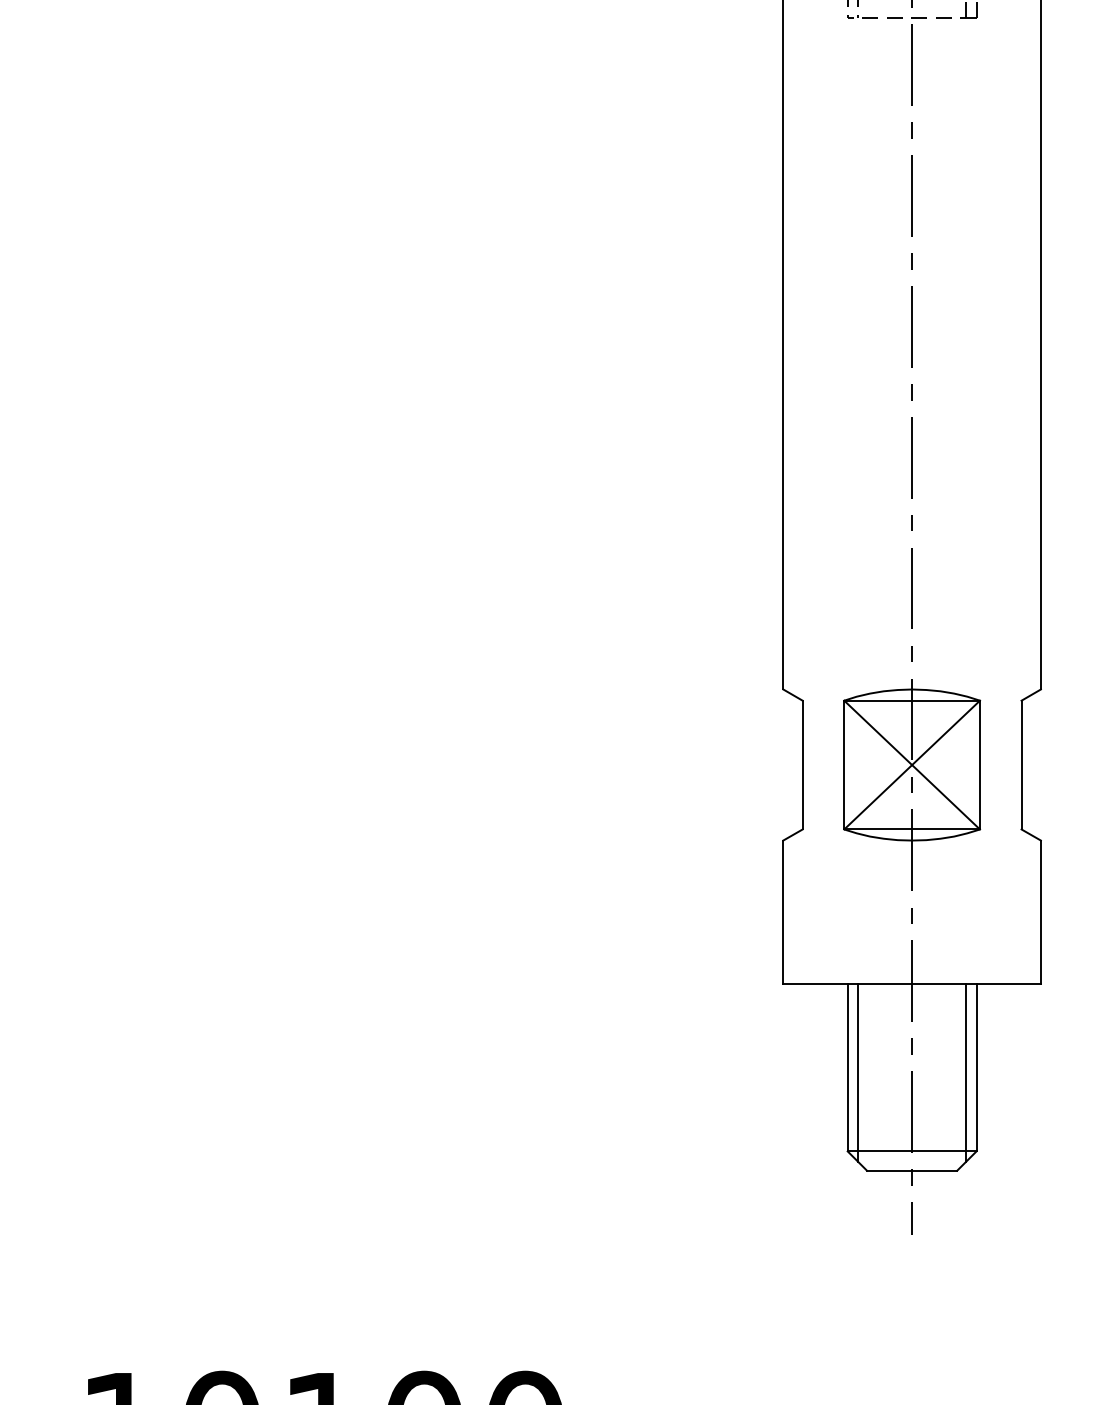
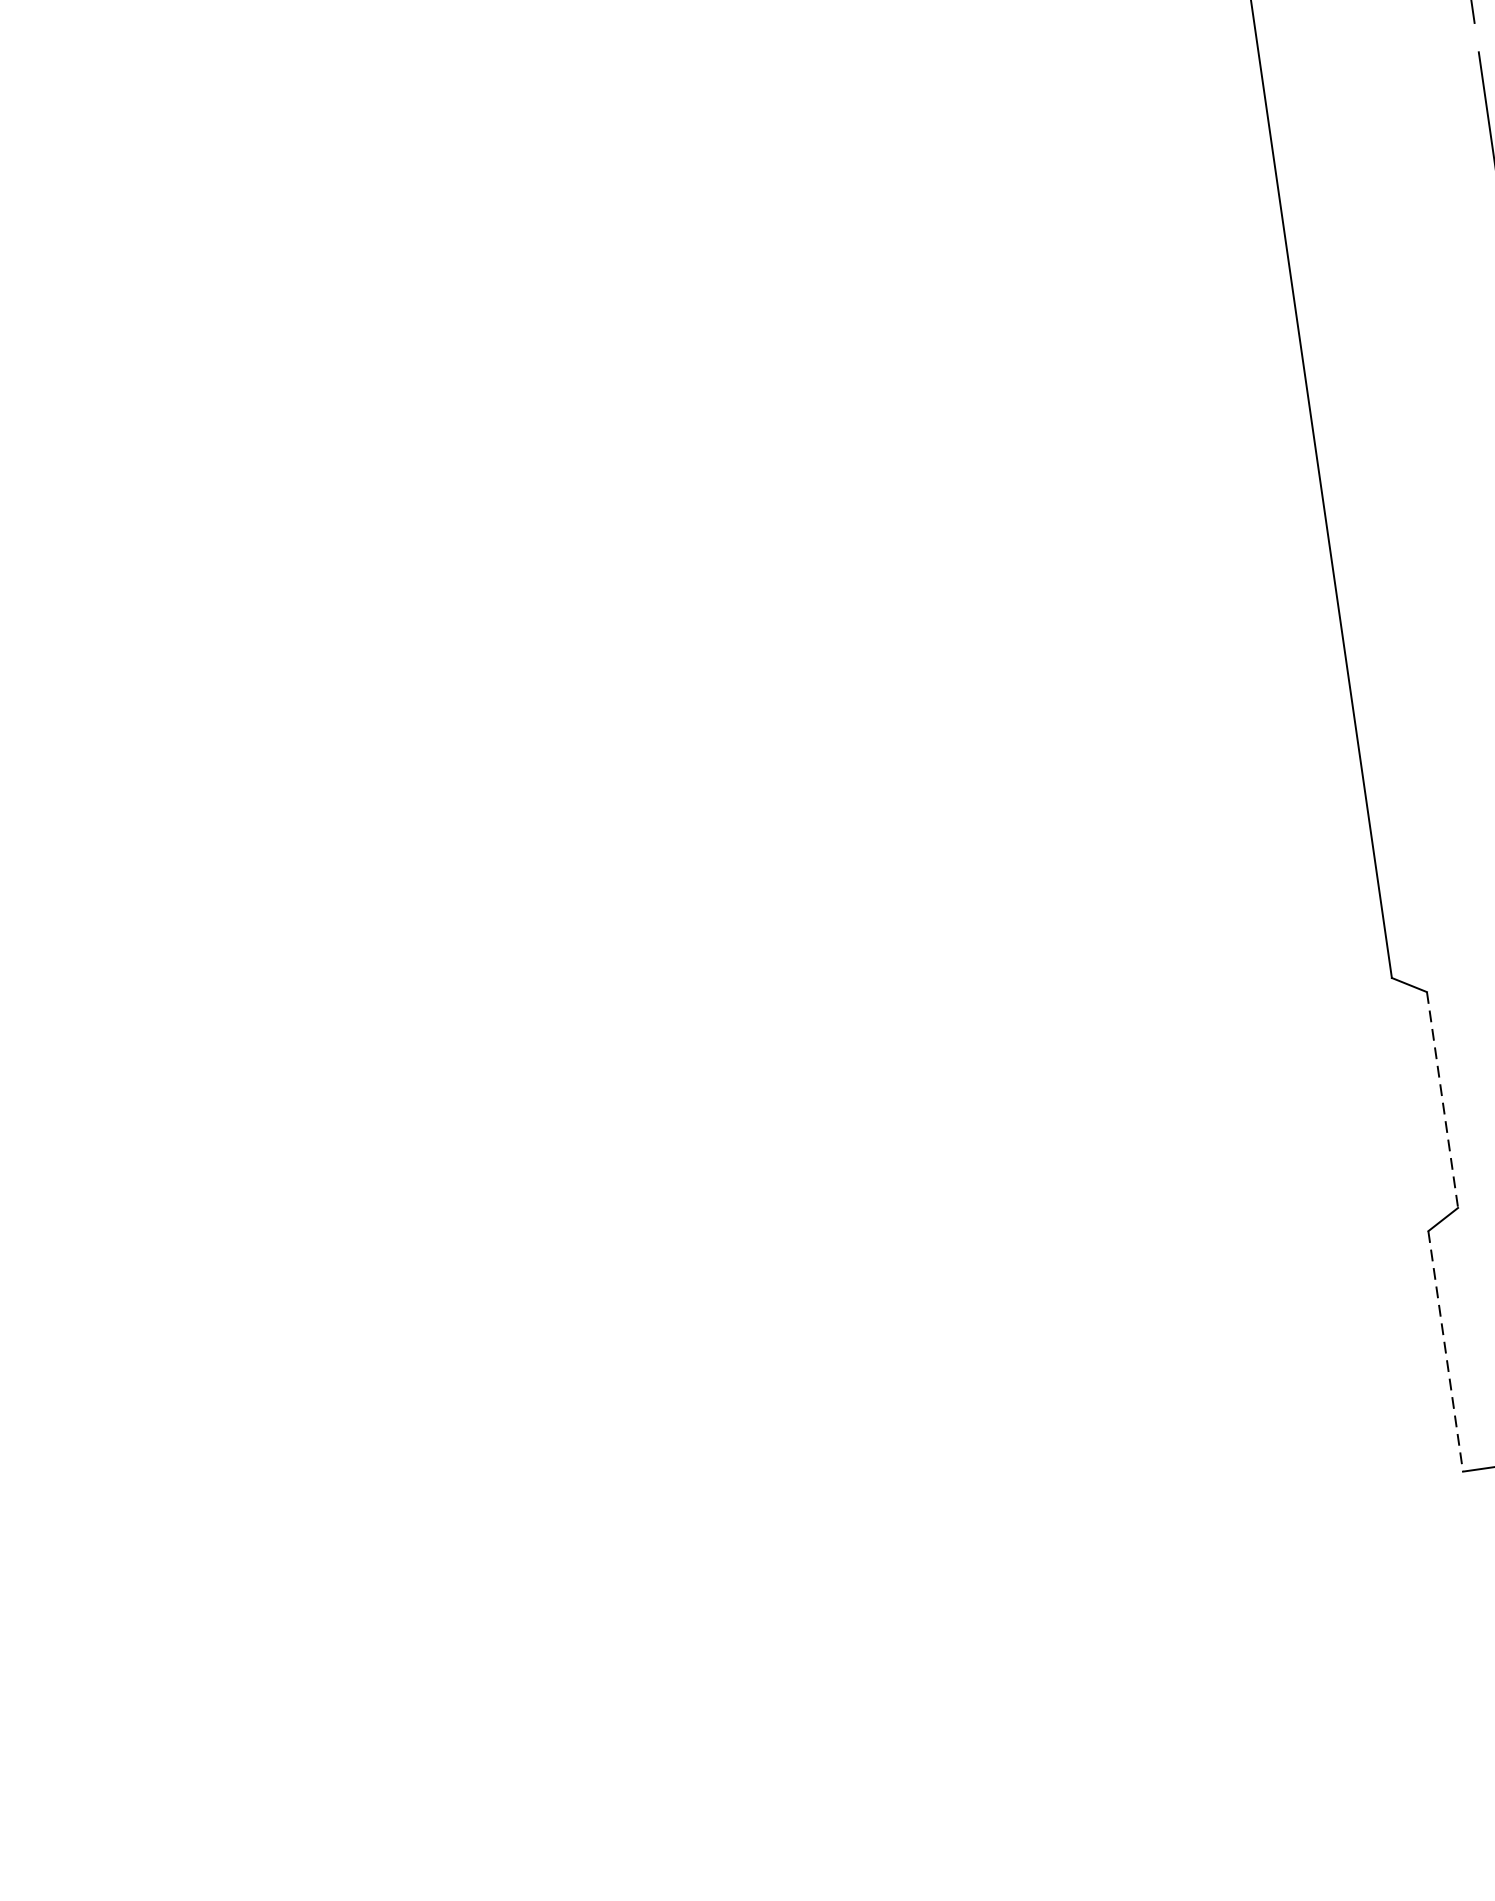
line: (802, 765) -> (1442, 1100), solid -> dashed
line: (783, 912) -> (1446, 1351), solid -> dashed

